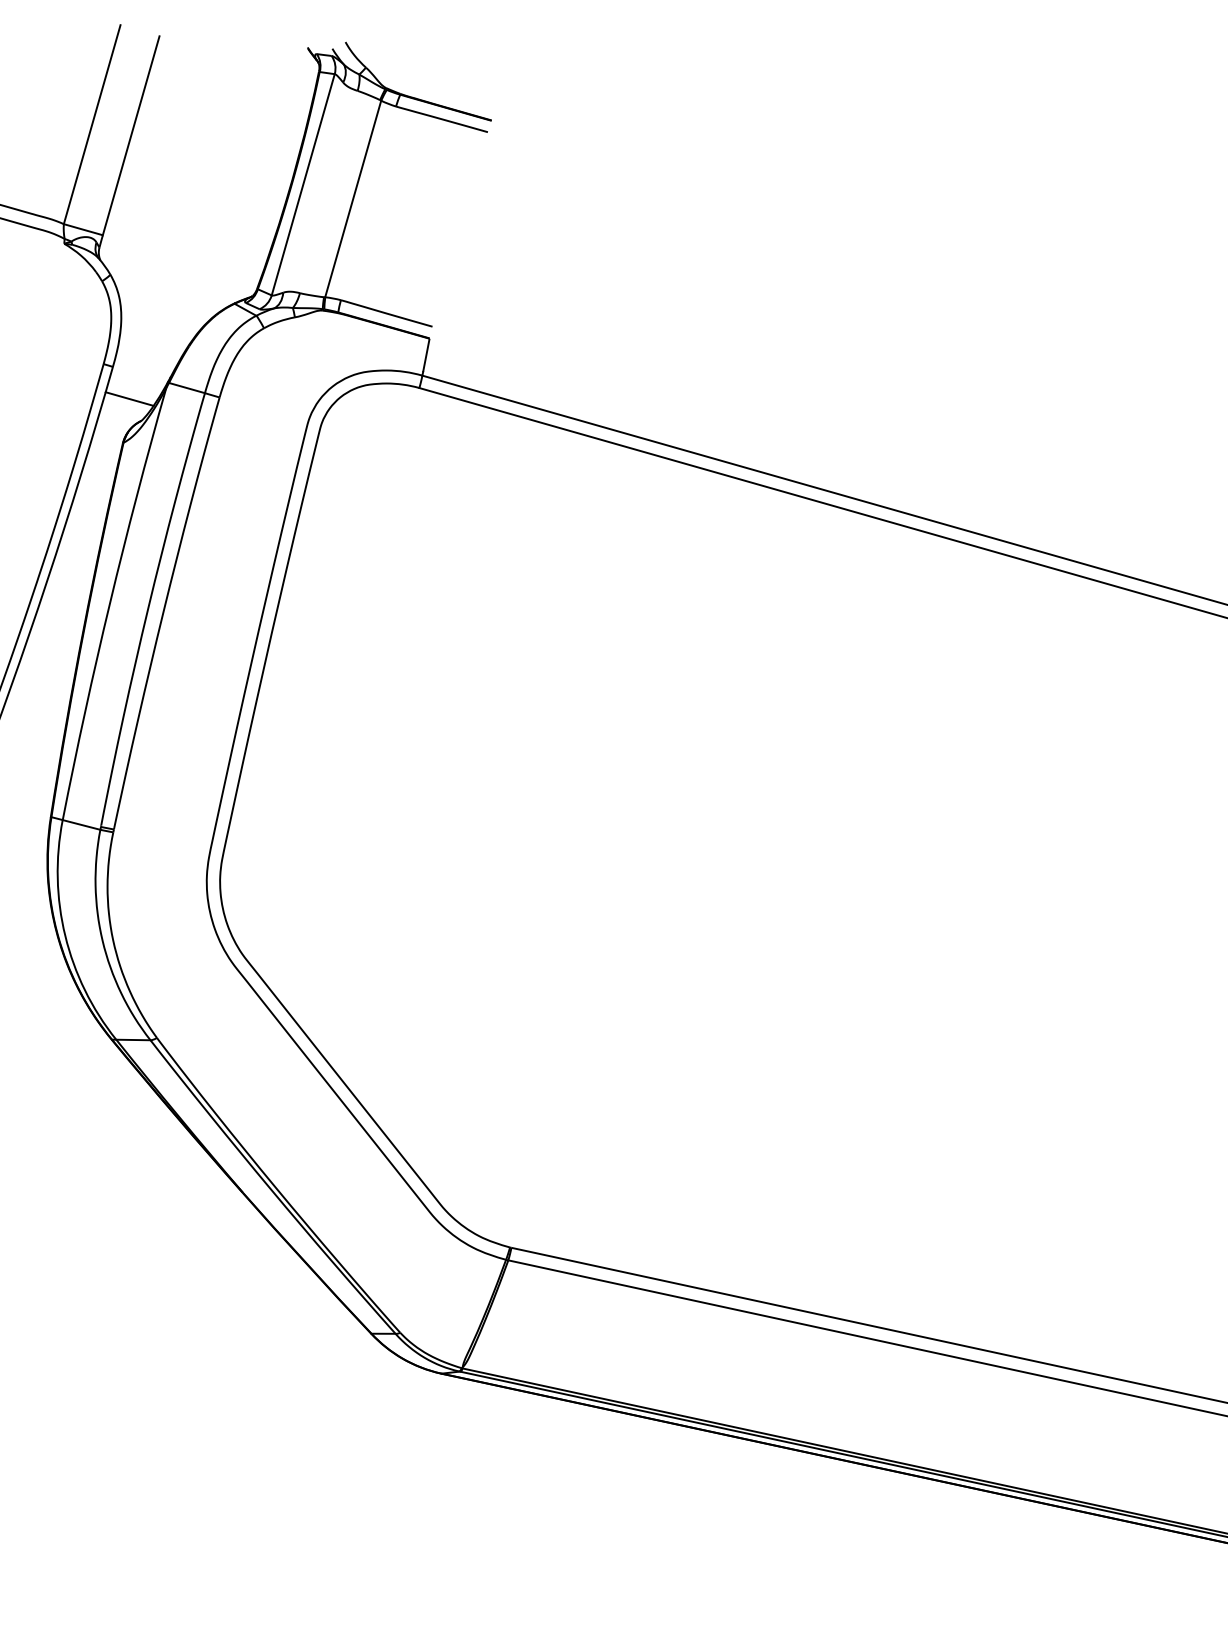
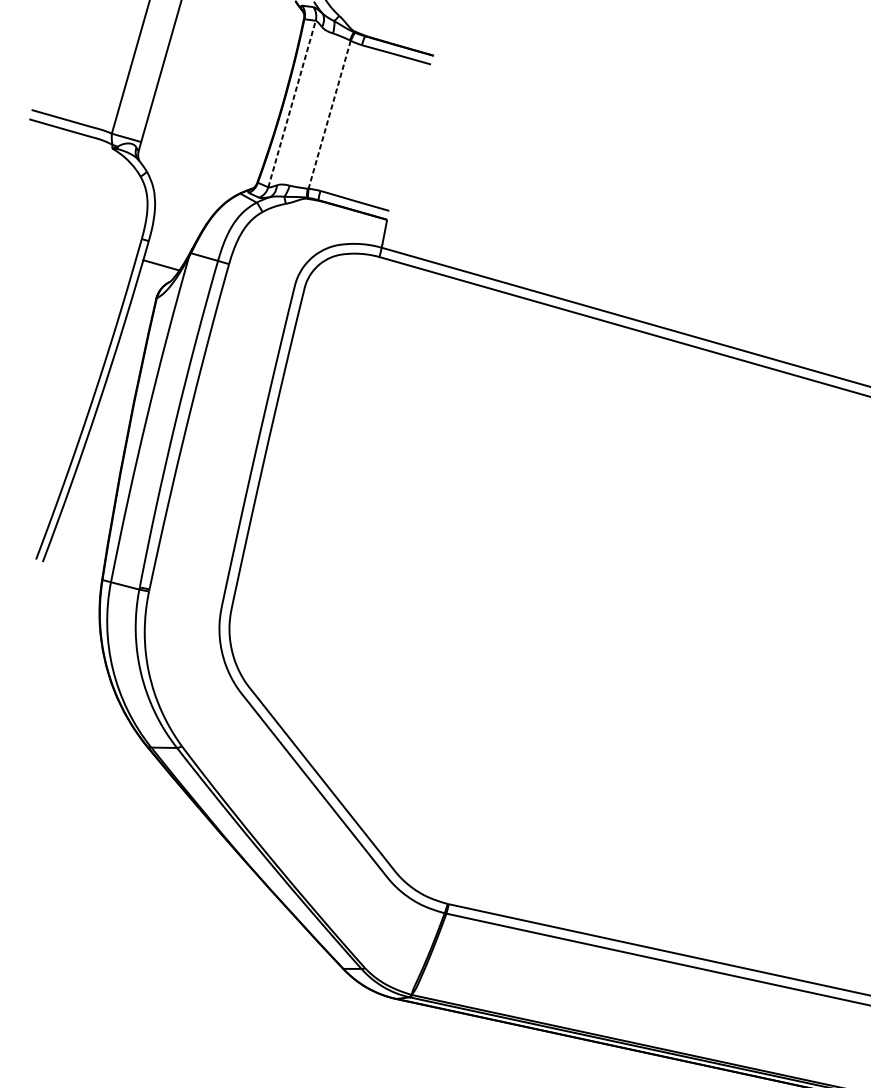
line: (303, 184) -> (292, 103), solid -> dashed
line: (353, 199) -> (329, 115), solid -> dashed

